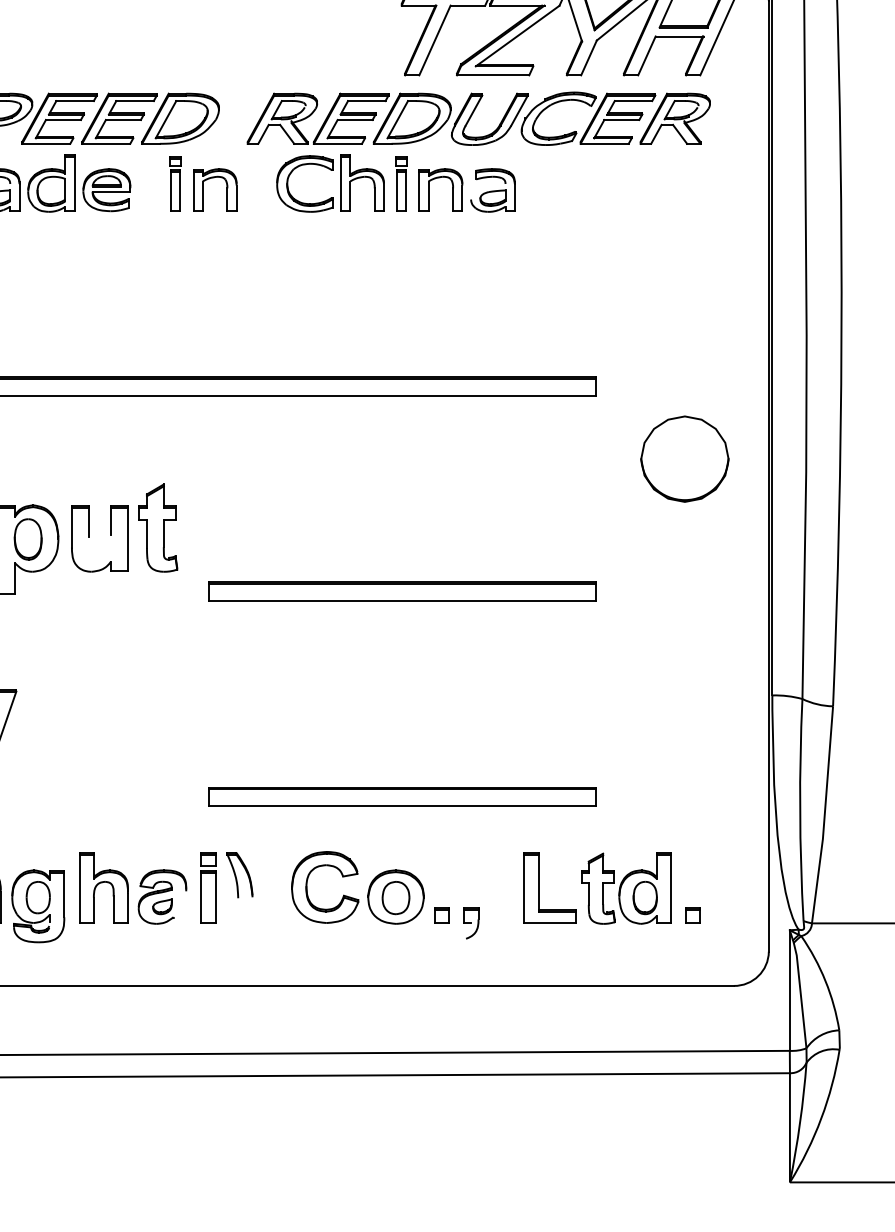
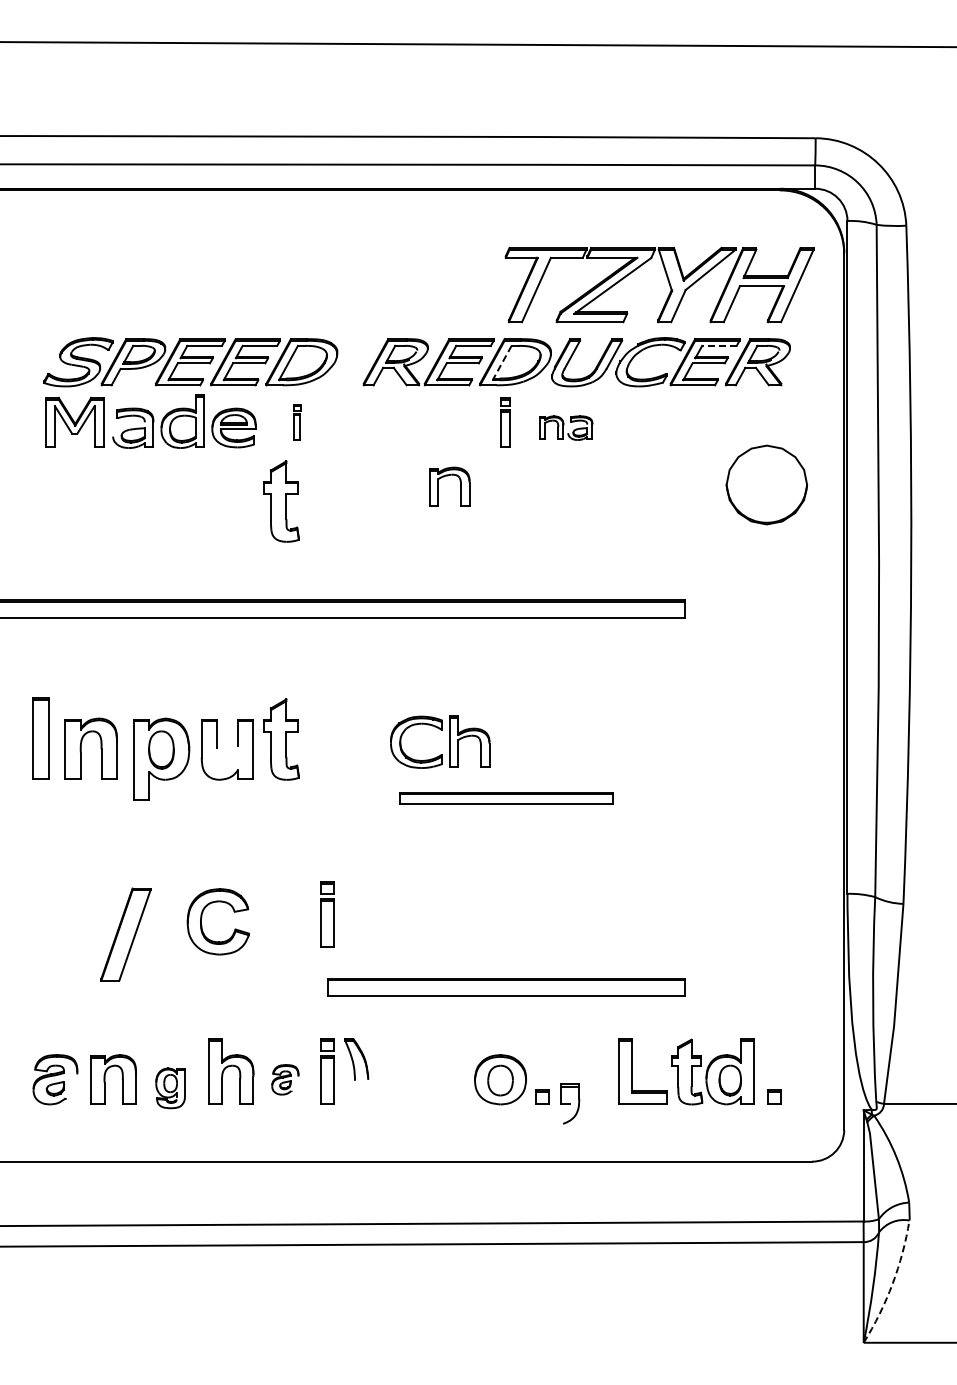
line: (632, 100) -> (718, 345), solid -> dashed
line: (398, 120) -> (502, 363), solid -> dashed
part: (213, 178) -> (448, 476), moved
part: (340, 183) -> (449, 741), moved
part: (174, 184) -> (296, 422), size x0.7
part: (466, 189) -> (565, 427), size x0.6
part: (158, 269) -> (281, 501), added
part: (684, 458) -> (766, 484), moved
part: (402, 592) -> (506, 798), size x0.6
part: (208, 717) -> (327, 914), added
part: (308, 882) -> (202, 917), moved
part: (162, 896) -> (285, 1079), size x0.6
part: (38, 906) -> (170, 1088), size x0.6
part: (470, 922) -> (569, 1103), size x1.4
arc: (821, 1118) -> (892, 1283), solid -> dashed

